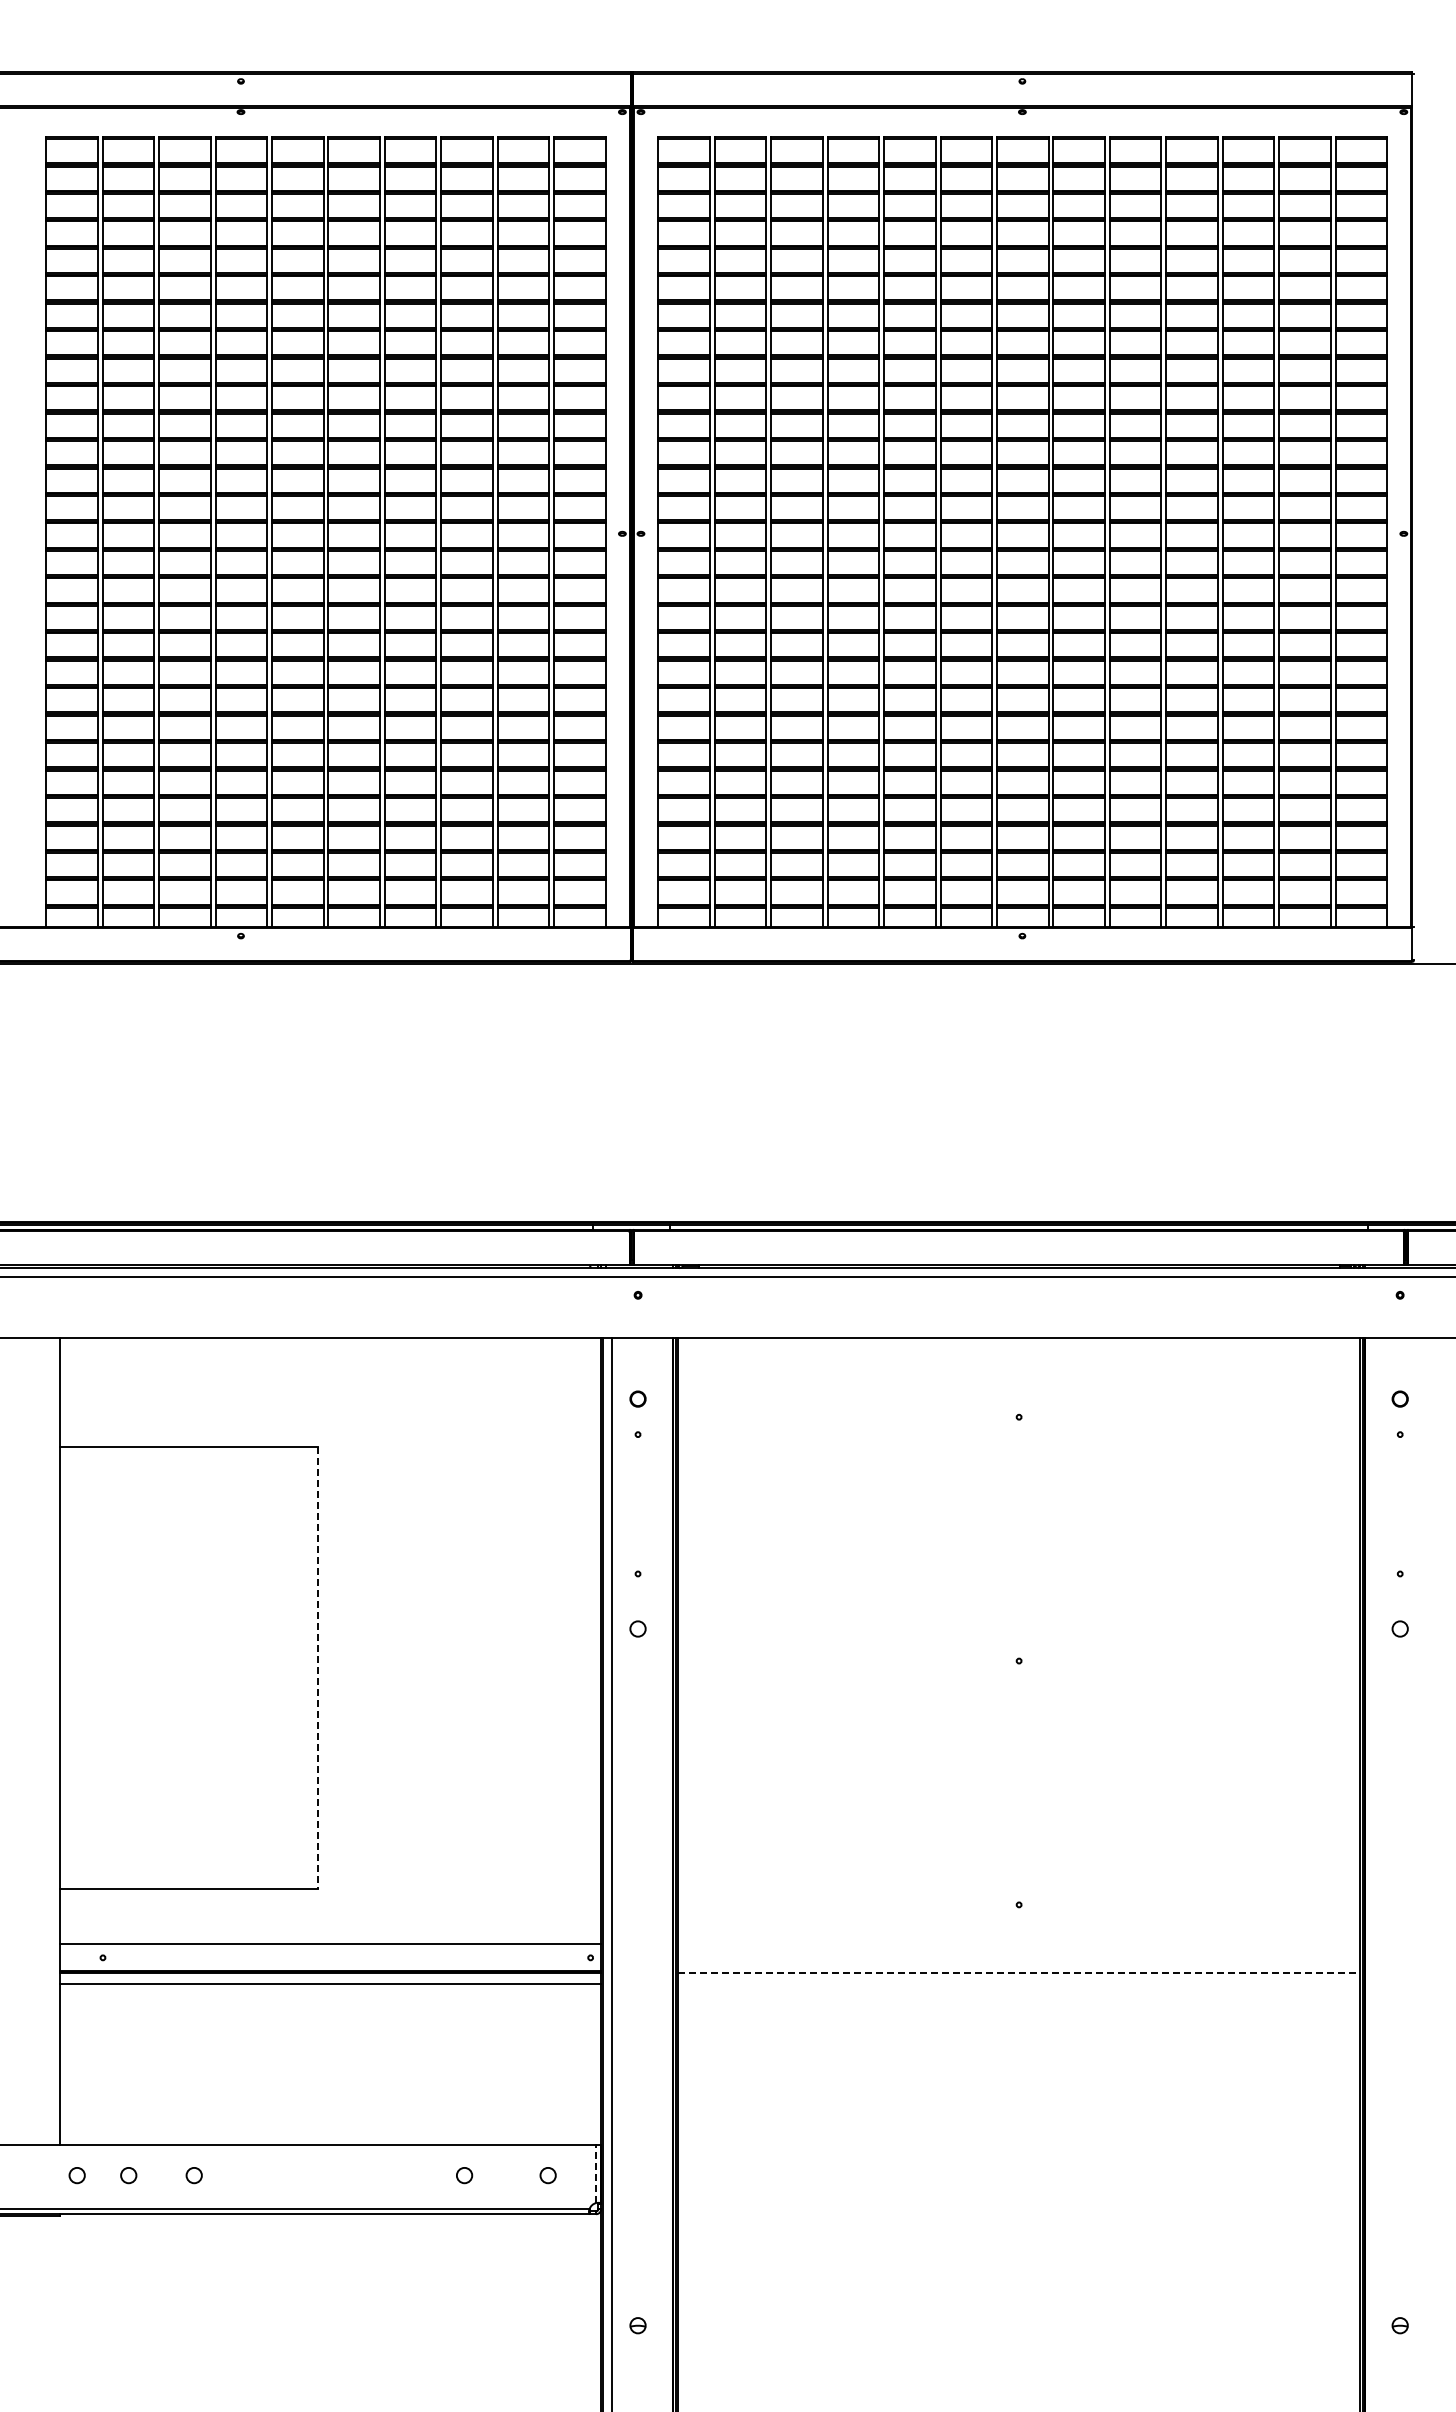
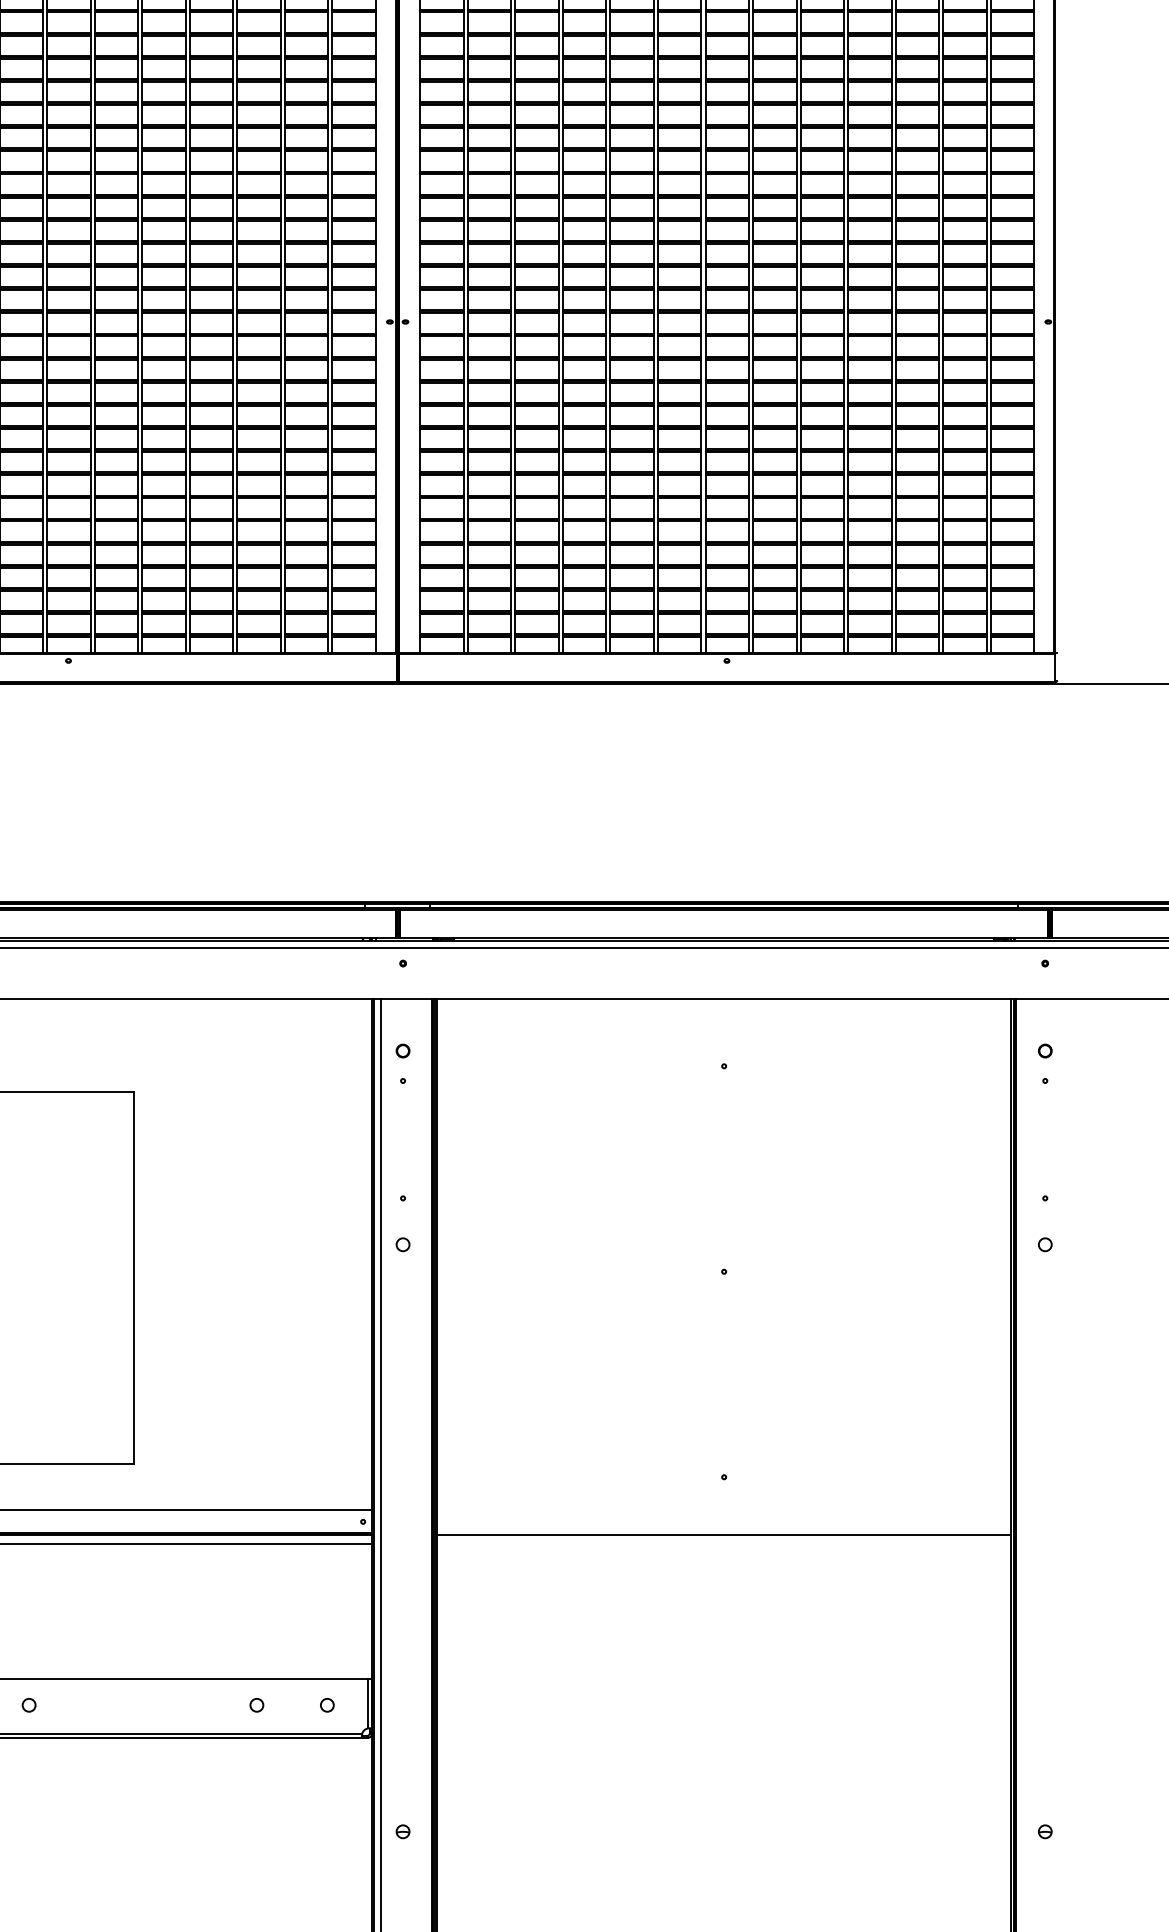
line: (318, 1668) -> (133, 1278), dashed -> solid
line: (1019, 1973) -> (724, 1535), dashed -> solid
line: (596, 2173) -> (368, 1703), dashed -> solid

